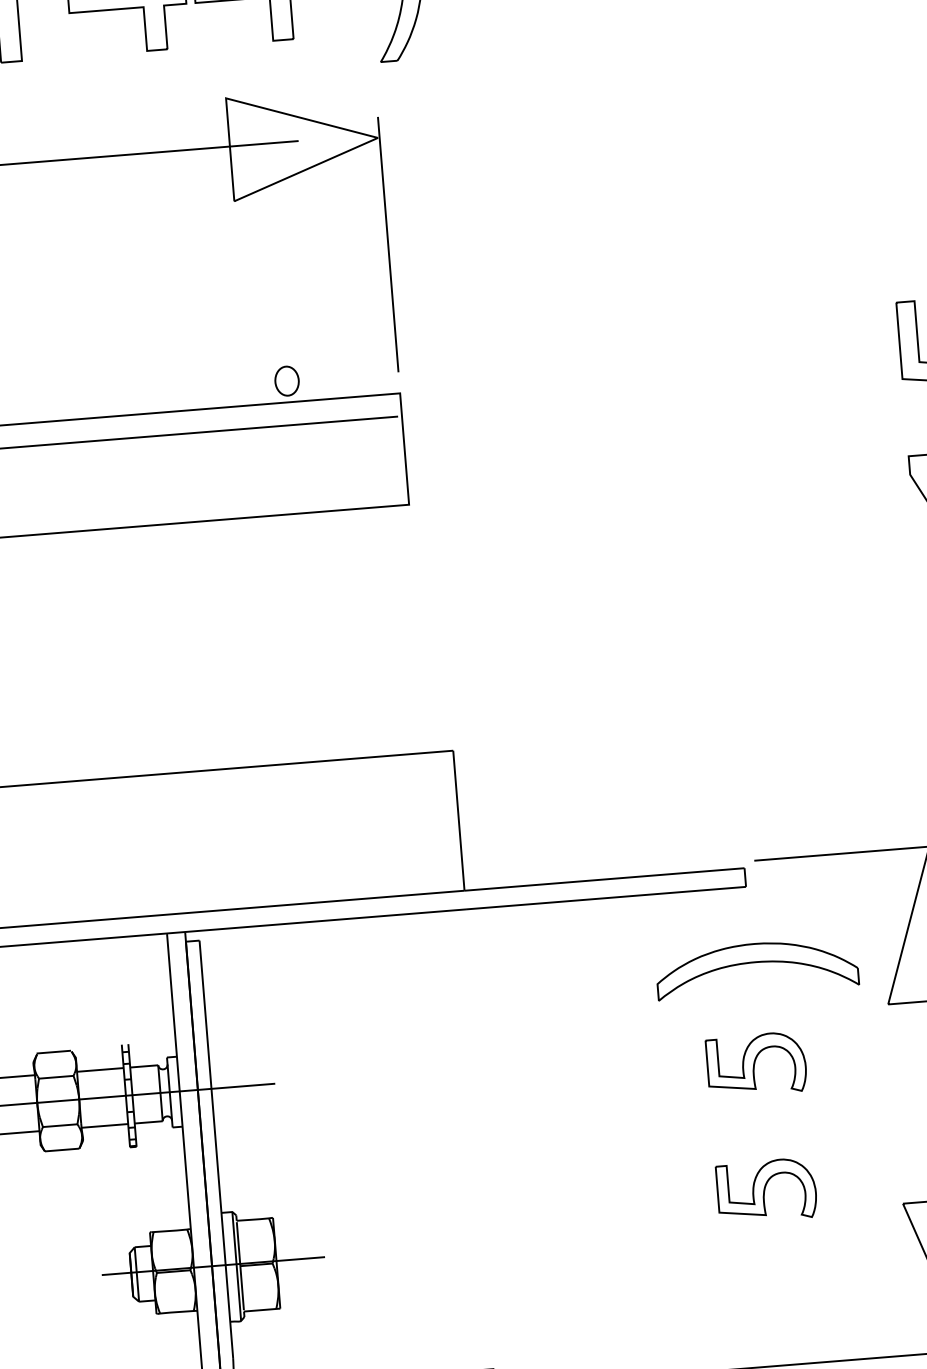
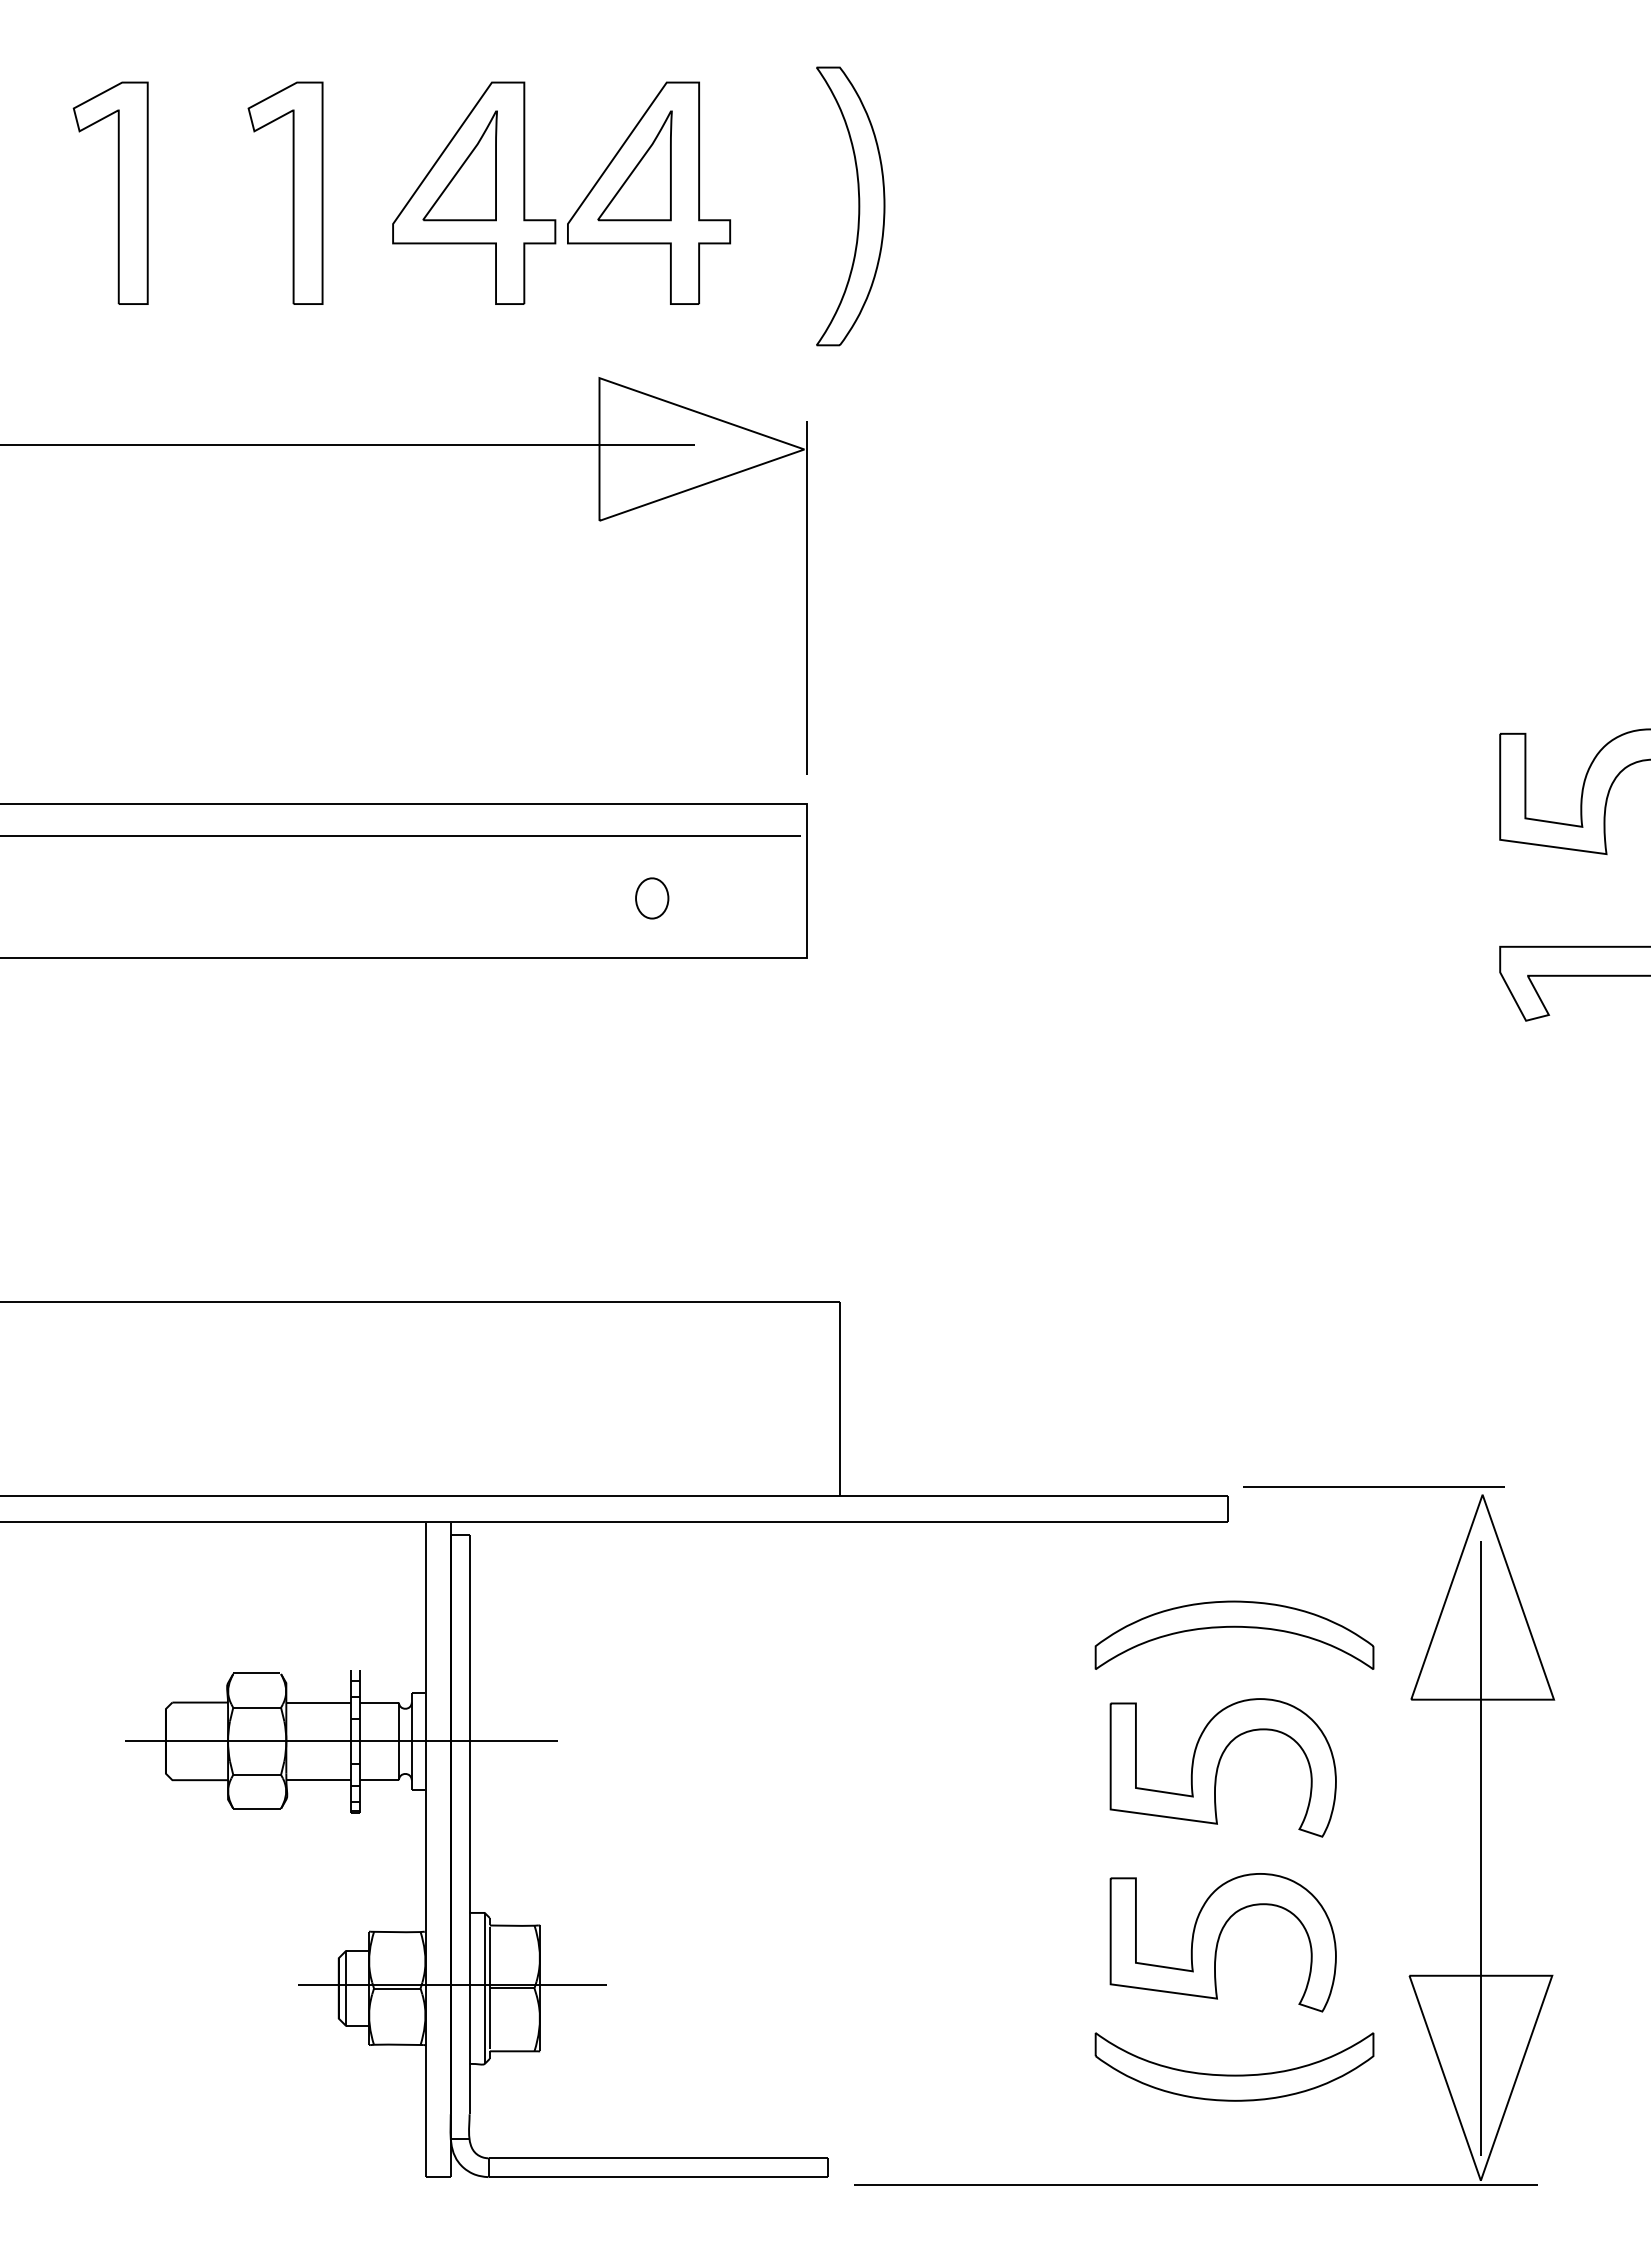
part: (287, 381) -> (652, 898), moved
part: (756, 1064) -> (1222, 1767), size x1.67
part: (766, 1190) -> (1222, 1942), size x1.67
part: (782, 1285) -> (1234, 2074), added

